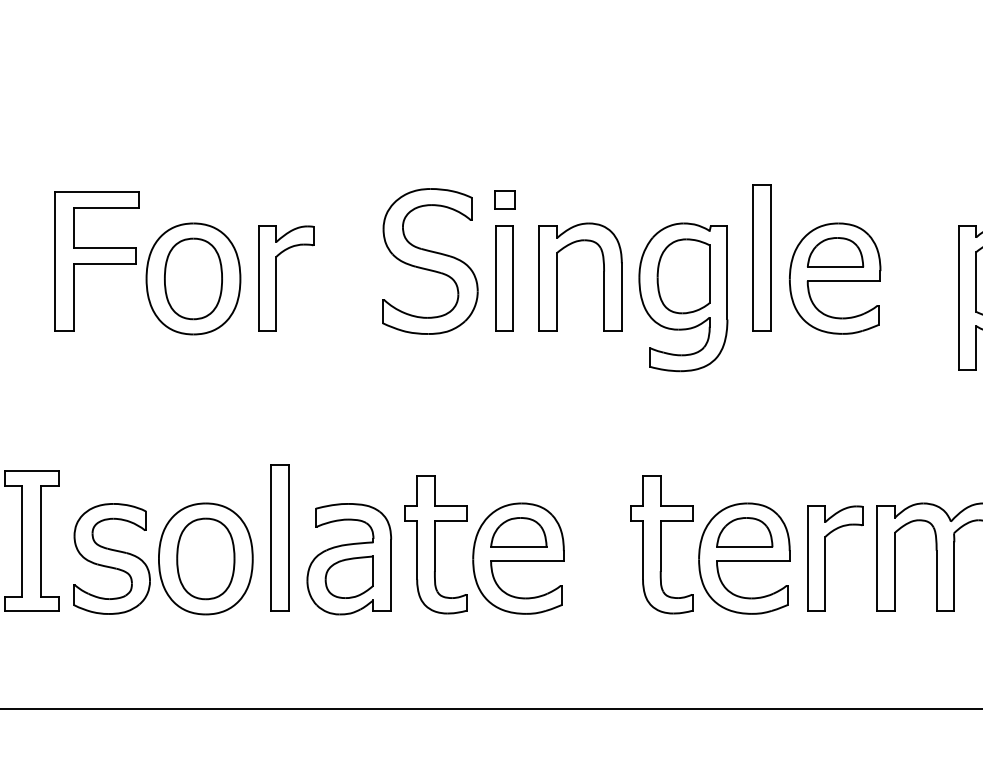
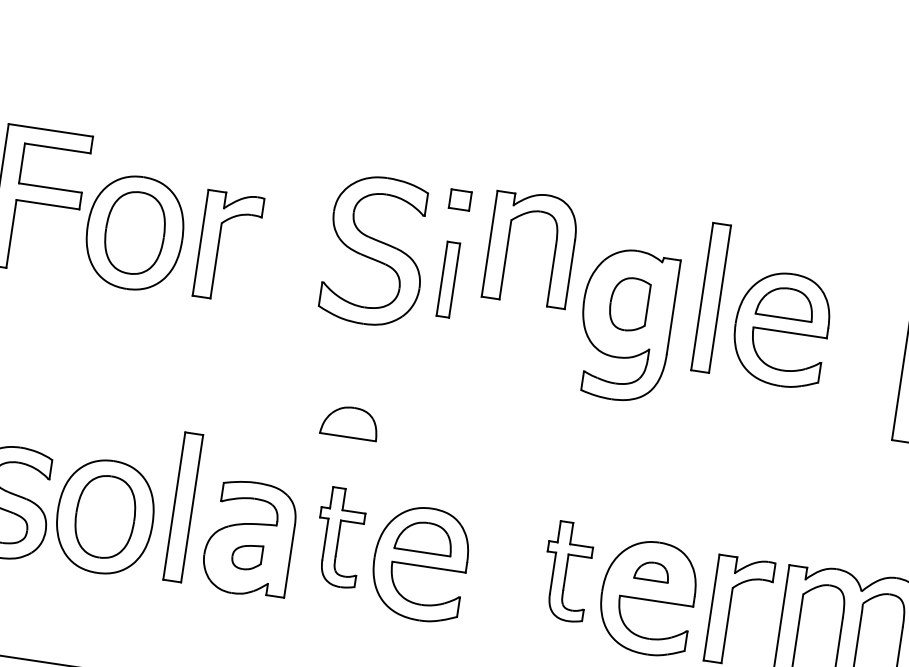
part: (557, 276) -> (508, 244), moved
part: (683, 276) -> (629, 304), size x0.7
part: (504, 278) -> (448, 279), size x0.7
part: (429, 431) -> (349, 422), added
part: (744, 532) -> (651, 571), size x0.6
part: (435, 544) -> (338, 536), size x0.7
part: (661, 544) -> (566, 570), size x0.7
part: (348, 576) -> (246, 556), size x0.6

